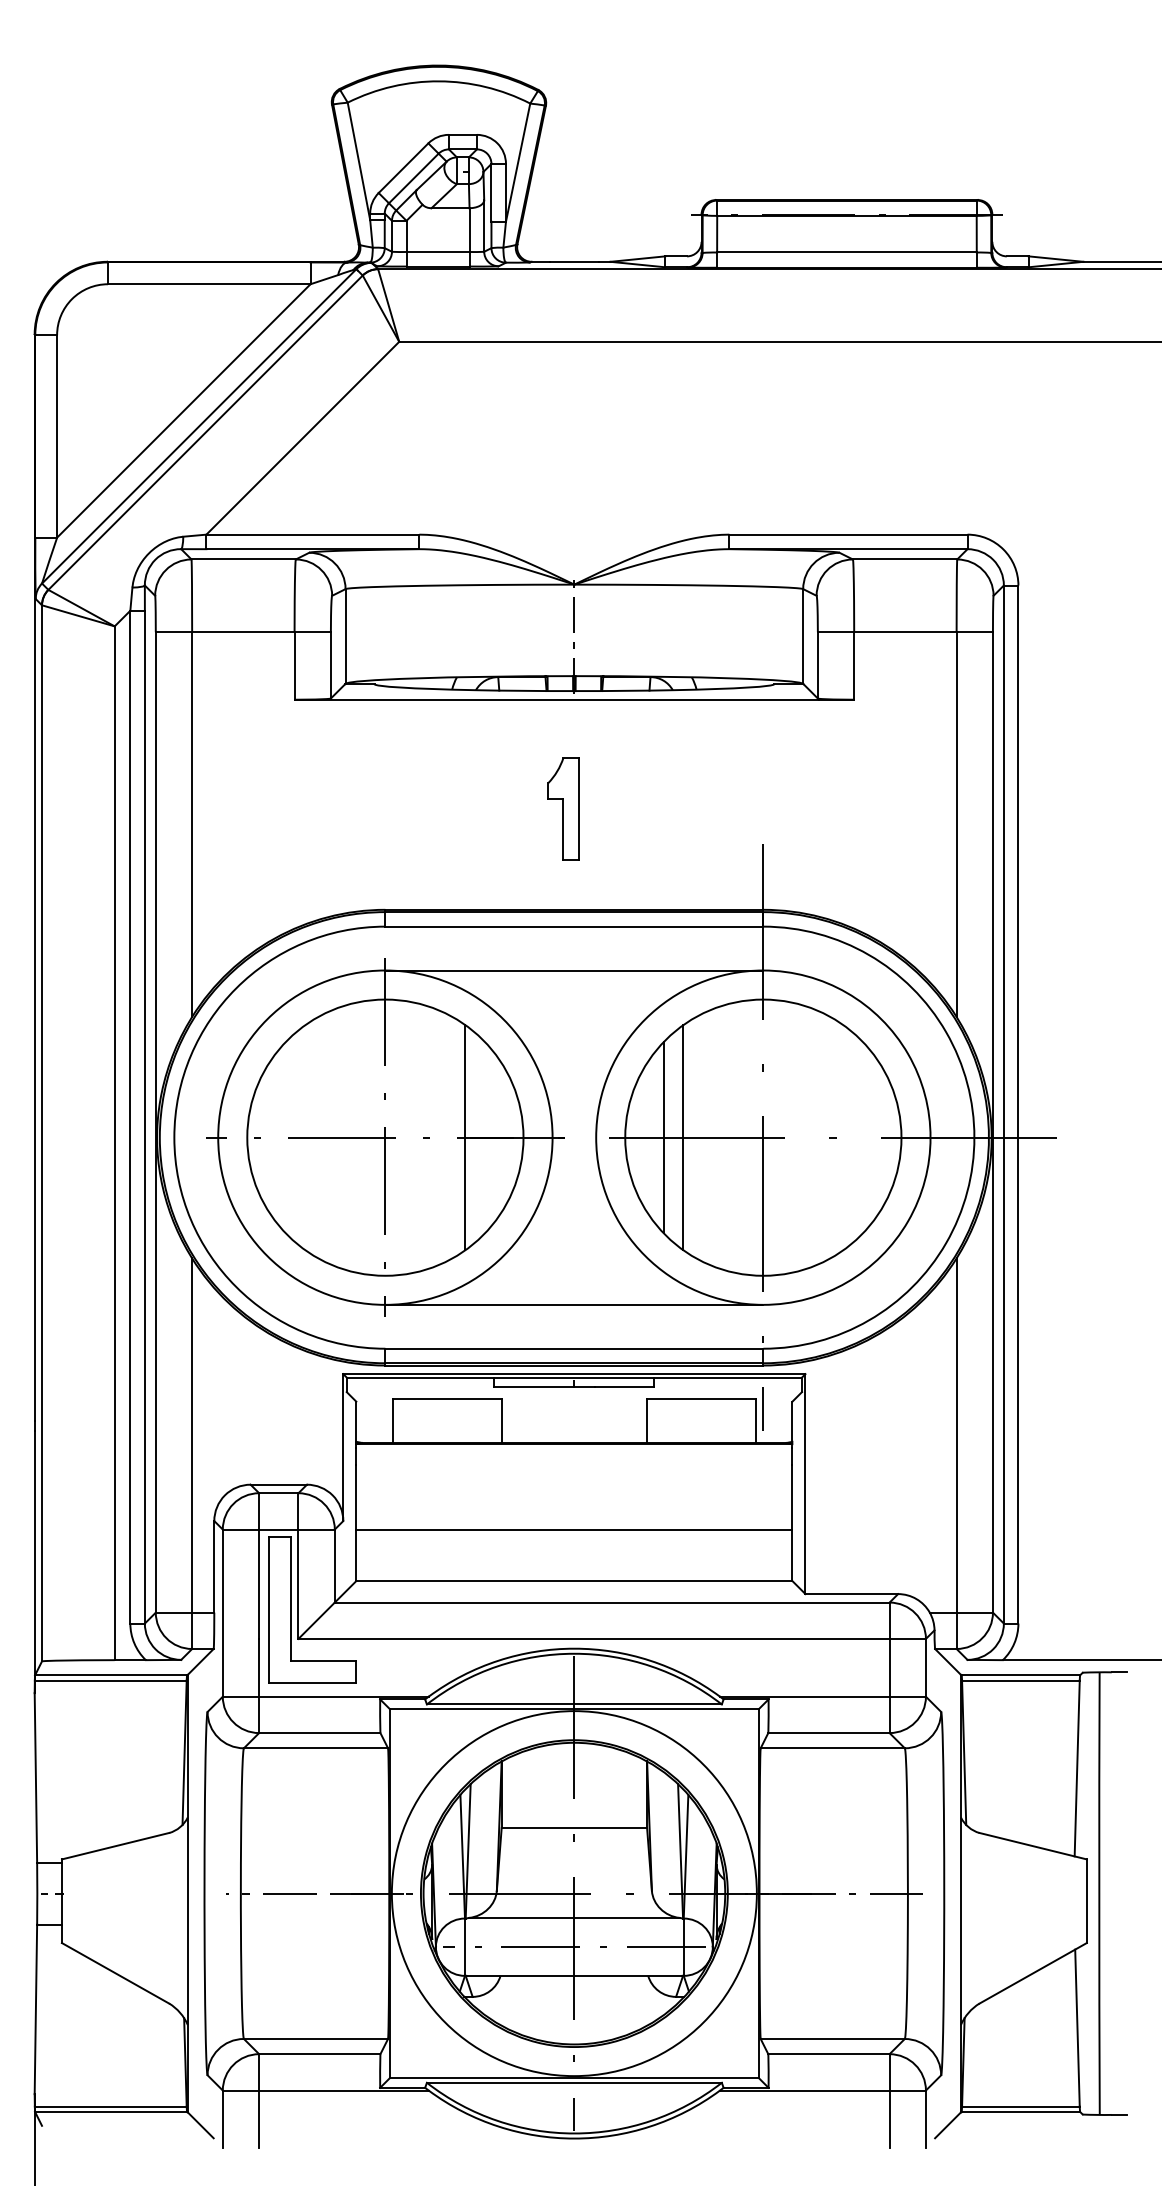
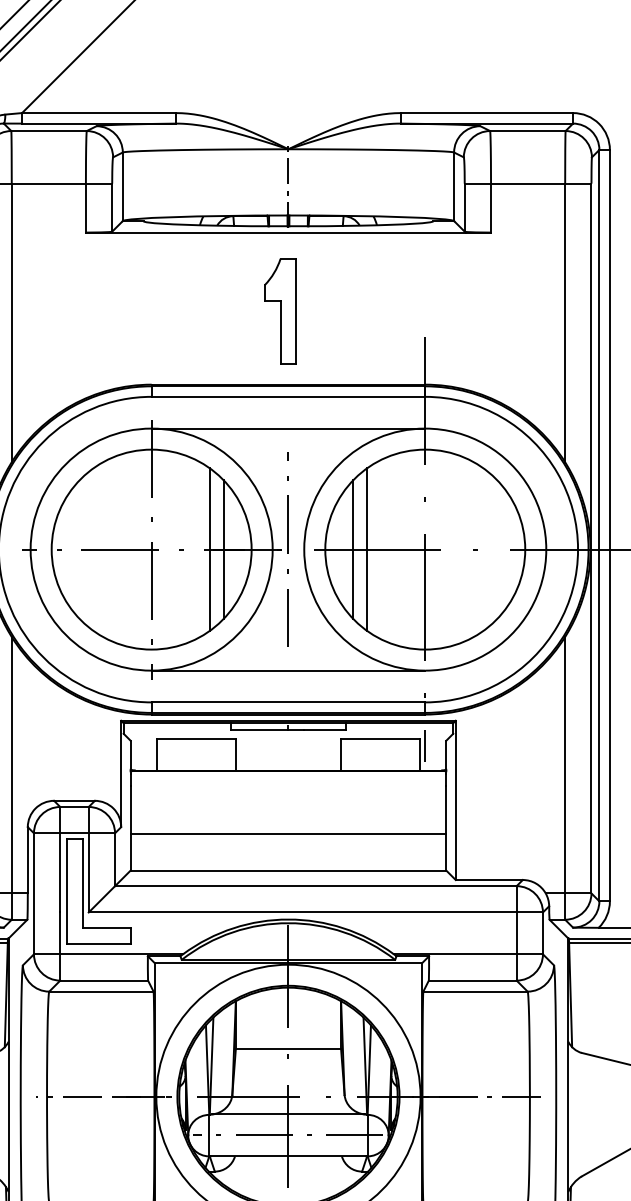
part: (563, 808) -> (280, 311), size x1.43
line: (485, 1137) -> (224, 549), added
line: (573, 1137) -> (287, 549), added

